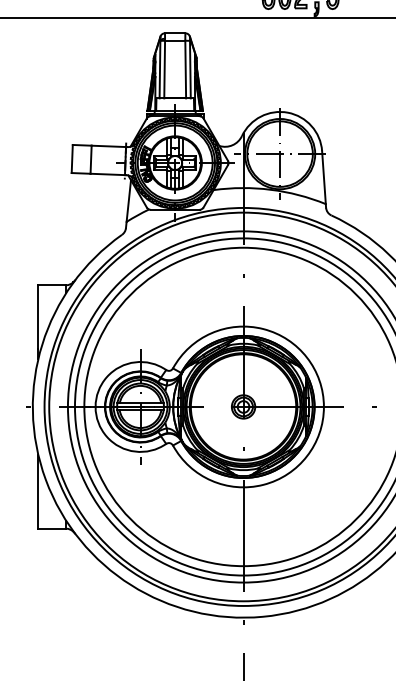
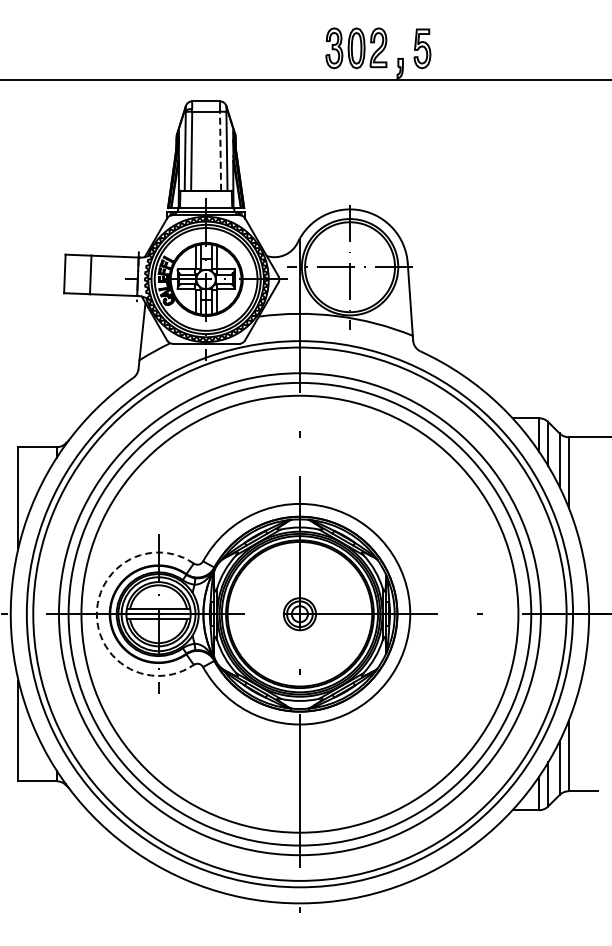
line: (185, 69) -> (220, 151), solid -> dashed
arc: (95, 407) -> (96, 614), solid -> dashed

